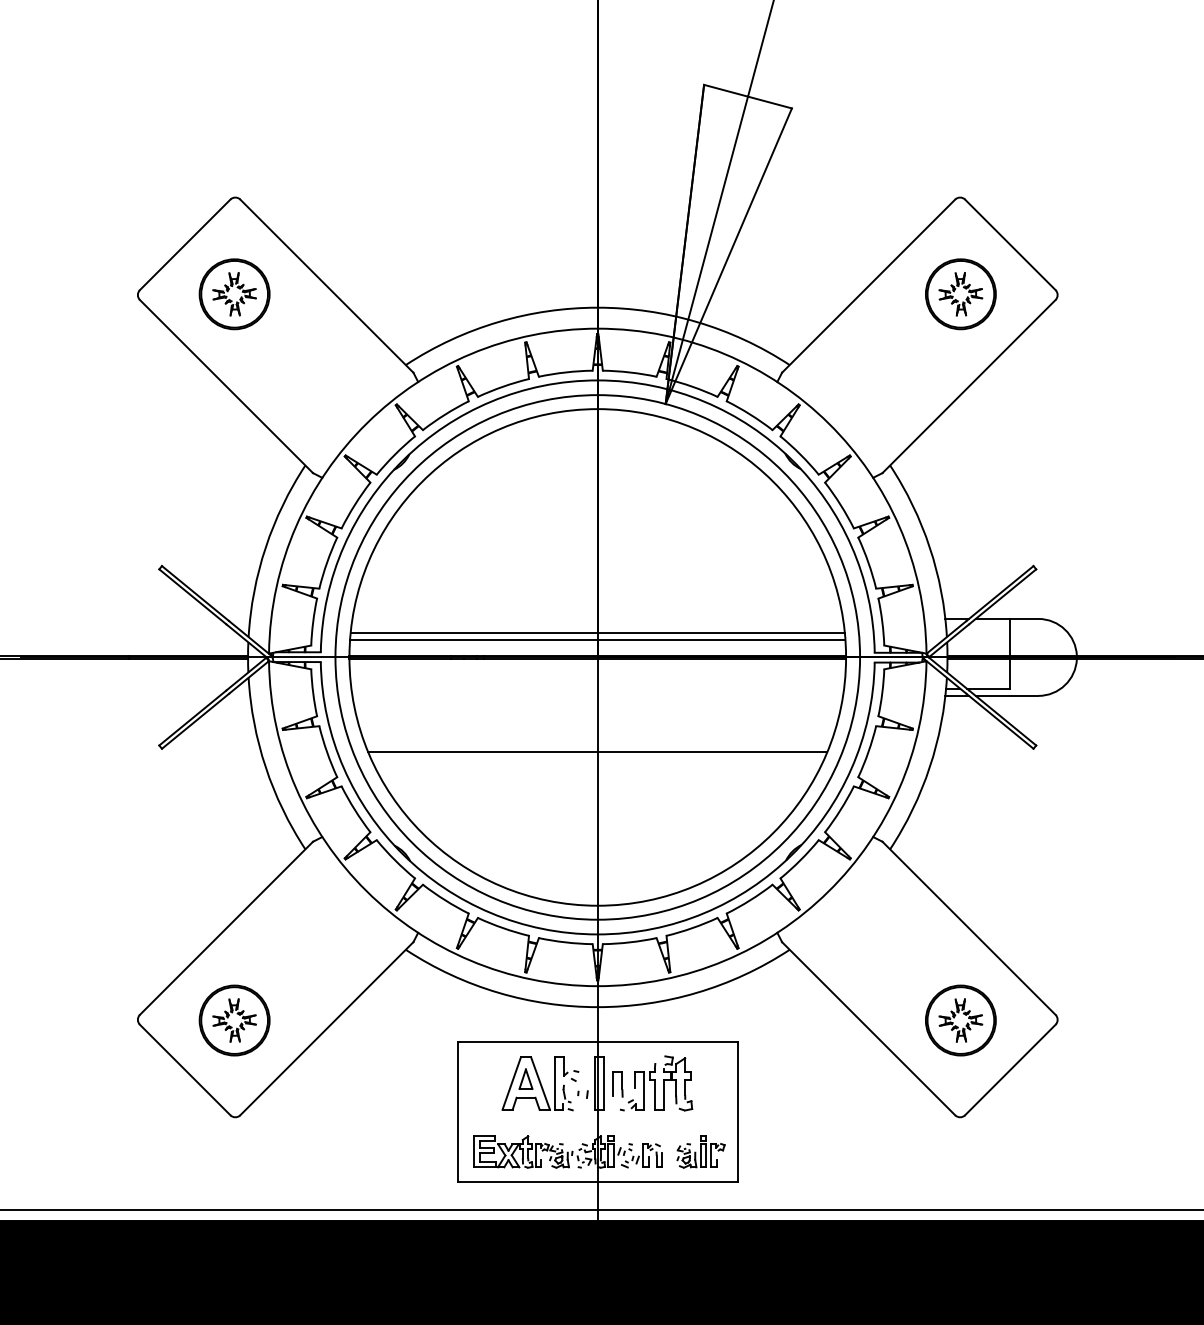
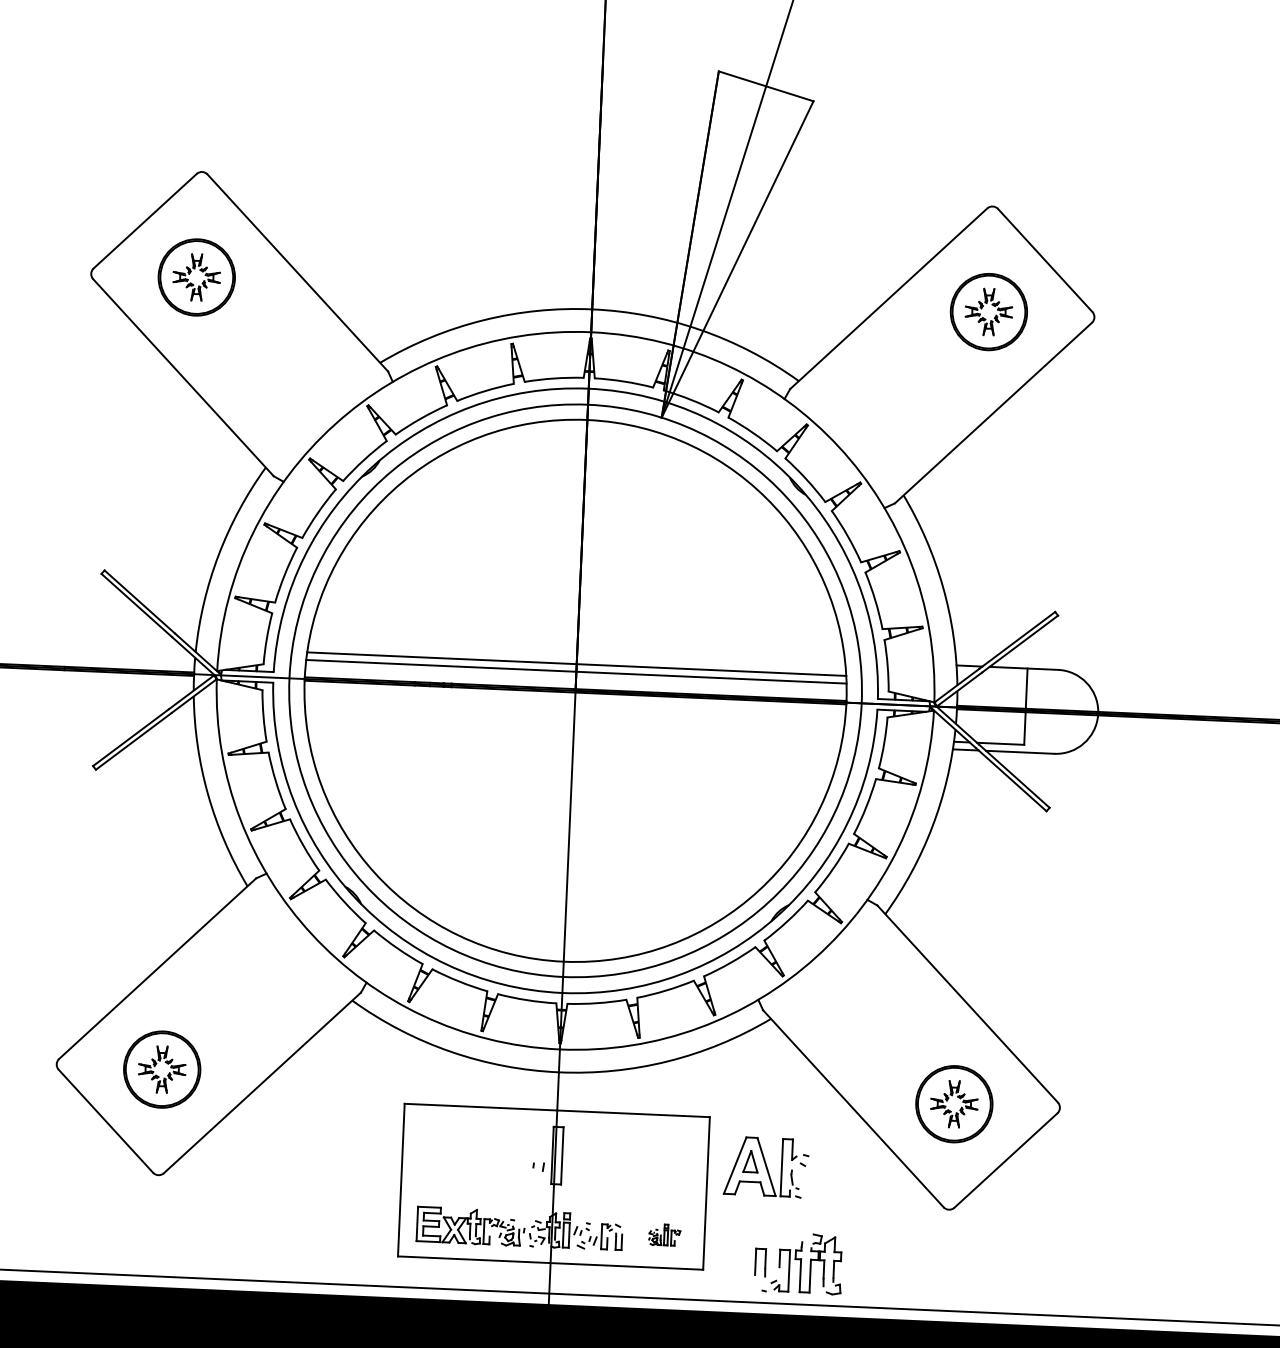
line: (597, 751) -> (570, 793), removed
part: (540, 1083) -> (766, 1167), moved
part: (652, 1083) -> (798, 1263), moved
part: (700, 1151) -> (664, 1234), size x0.6

